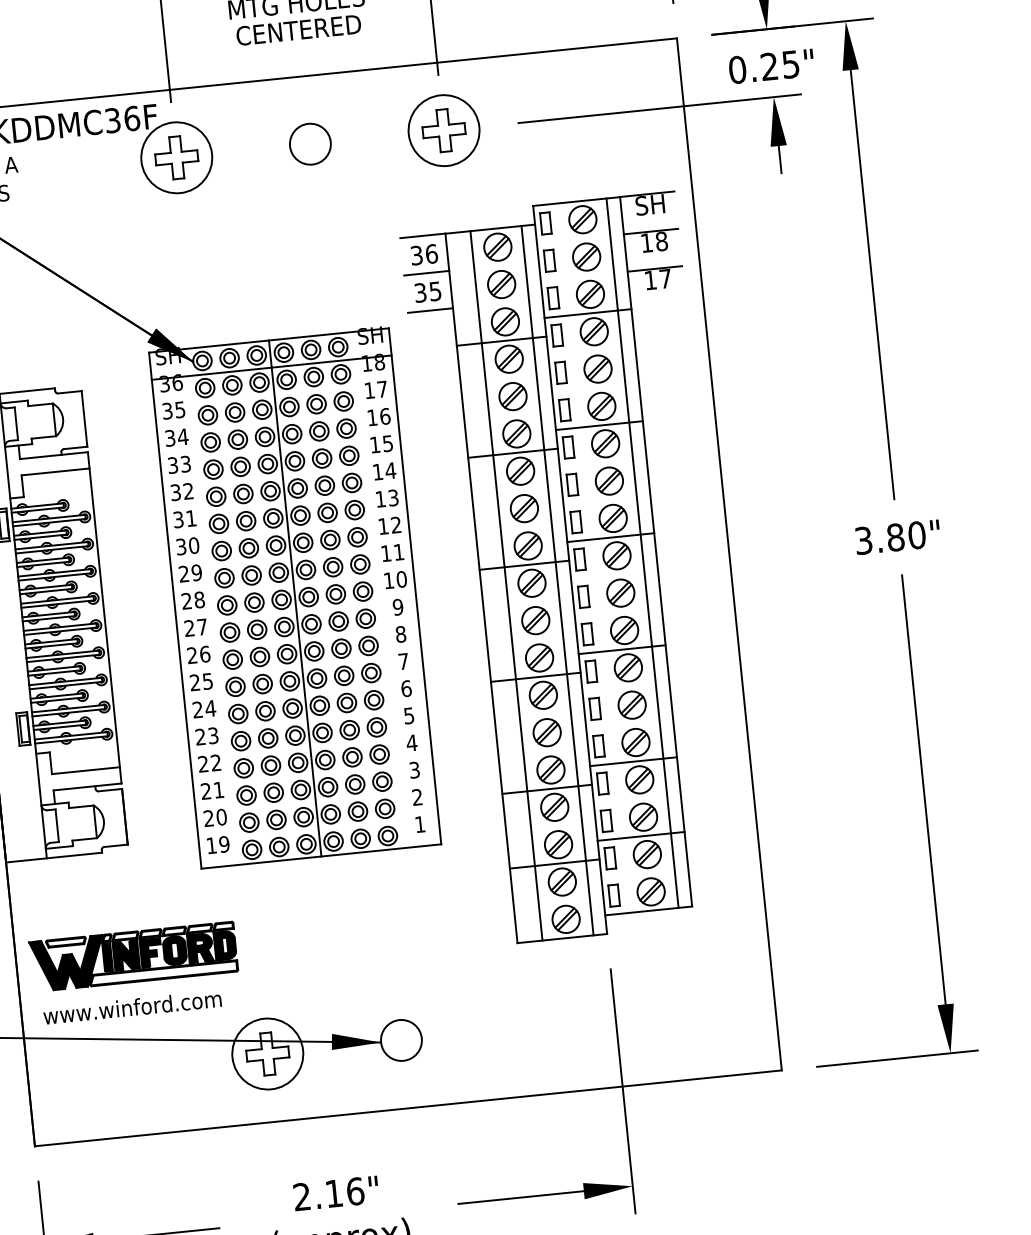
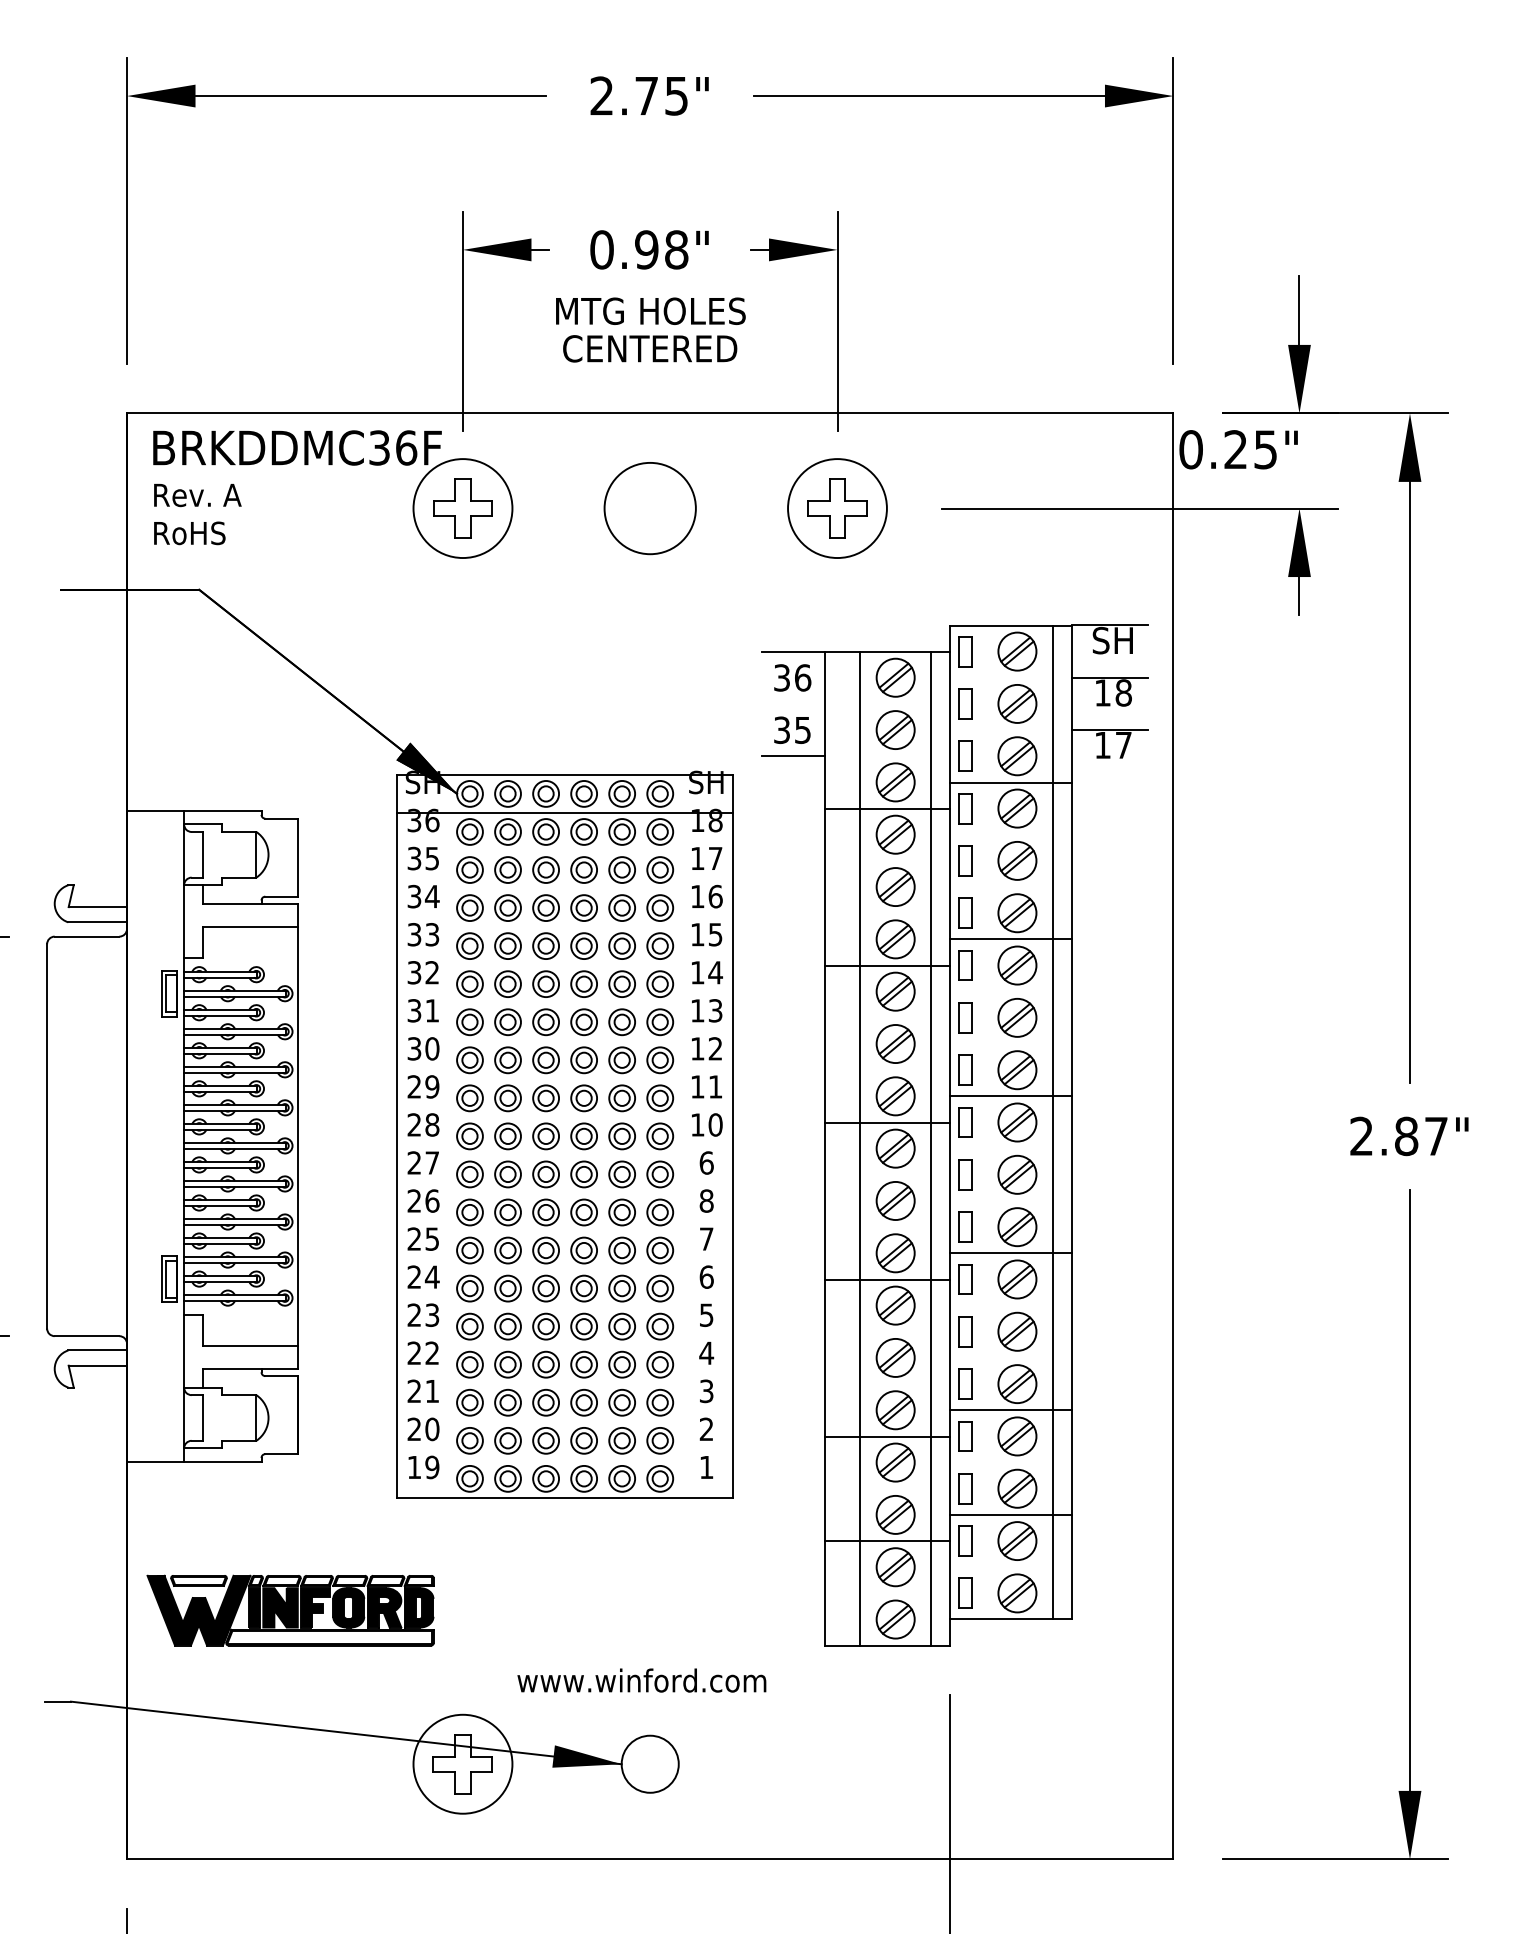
text: (771, 66) -> (1238, 449), moved
circle: (309, 144) -> (649, 508), size x1.6
line: (426, 273) -> (792, 703), removed
text: (890, 538) -> (1399, 1136), 3.80" -> 2.87"
line: (295, 597) -> (565, 1135), removed
text: (397, 606) -> (706, 1162), 9 -> 6
text: (132, 1007) -> (641, 1680), moved

